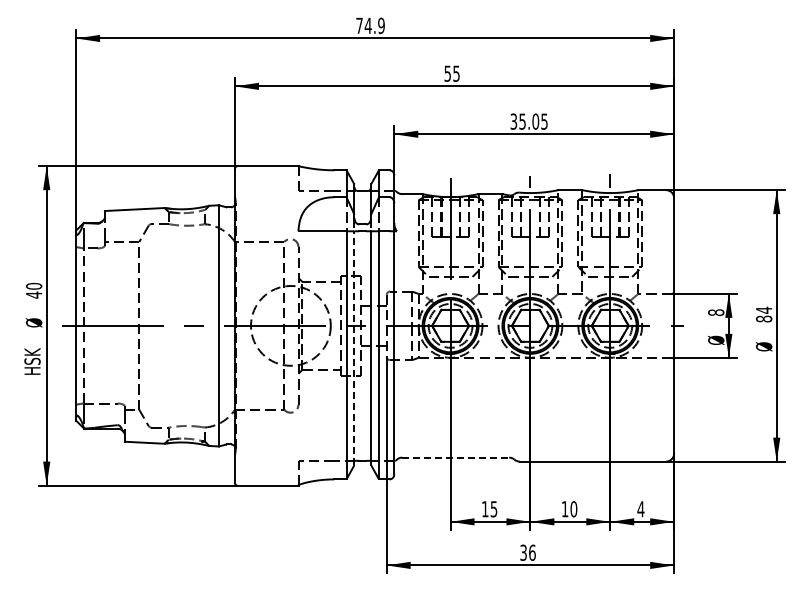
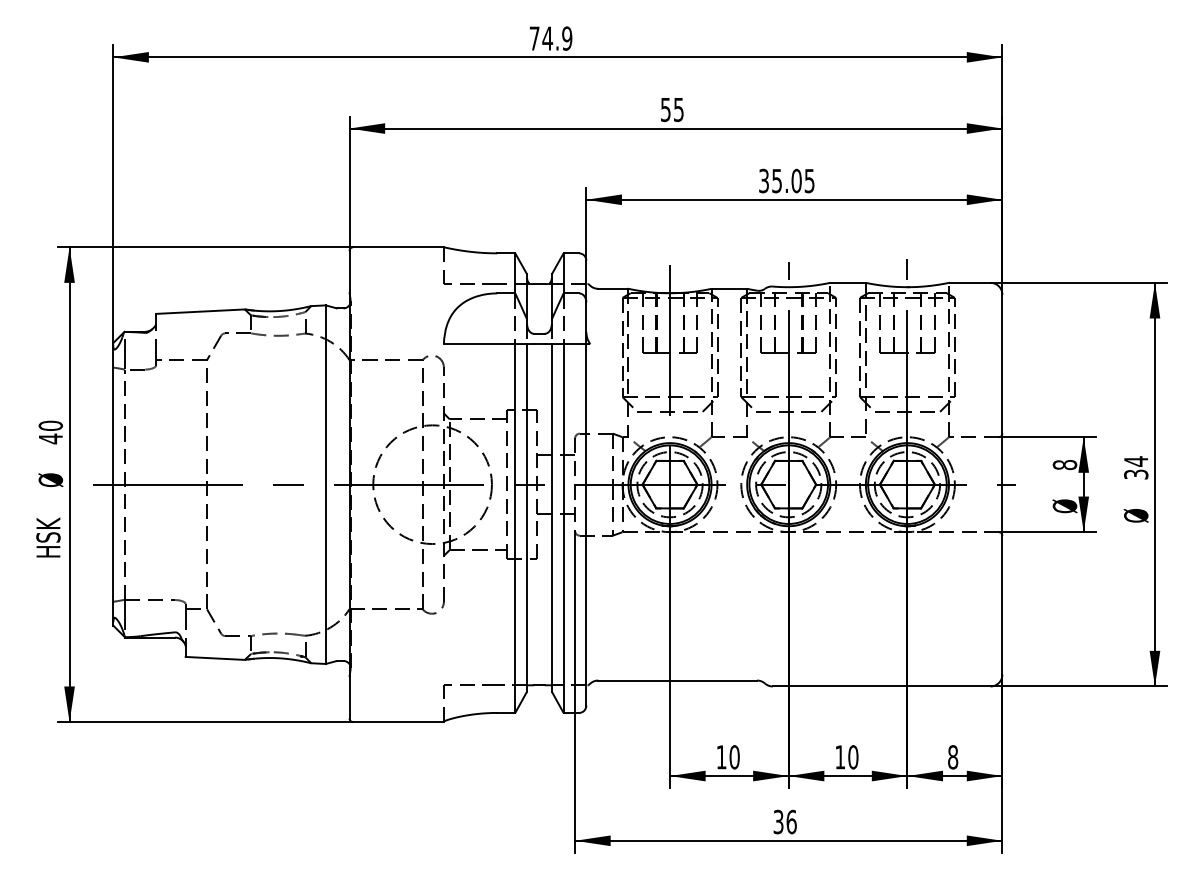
text: (764, 318) -> (1136, 473), 84 -> 34
line: (354, 348) -> (527, 518), dashed -> solid
line: (456, 457) -> (678, 680), dashed -> solid
text: (493, 509) -> (733, 757), 15 -> 10
text: (640, 509) -> (952, 757), 4 -> 8

